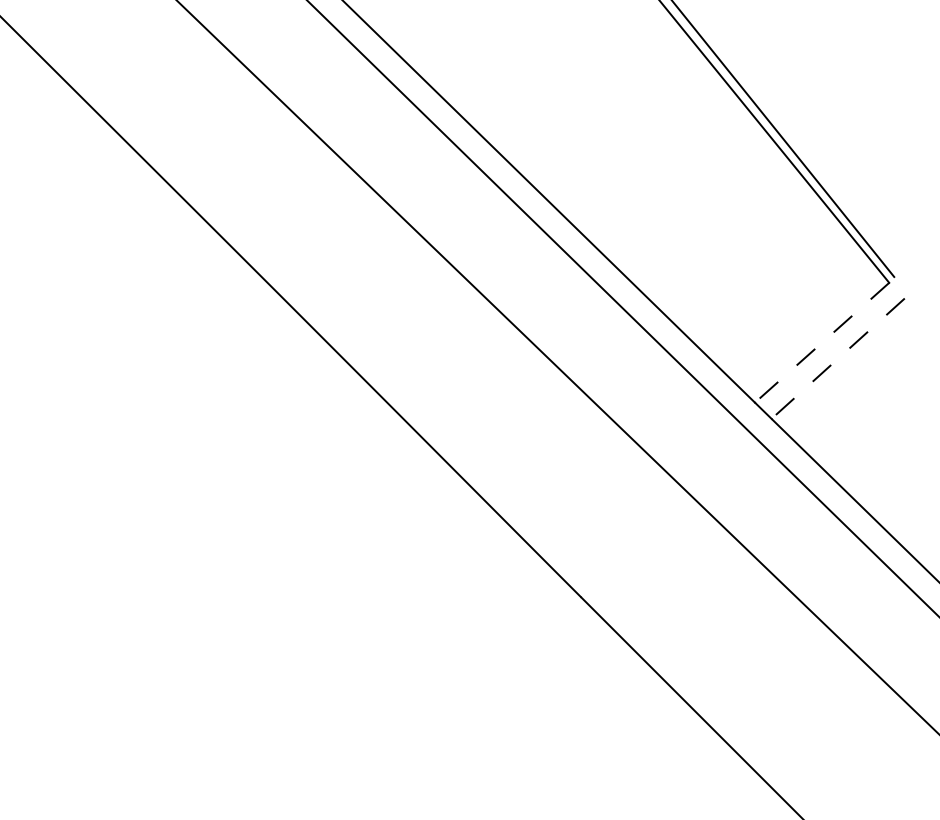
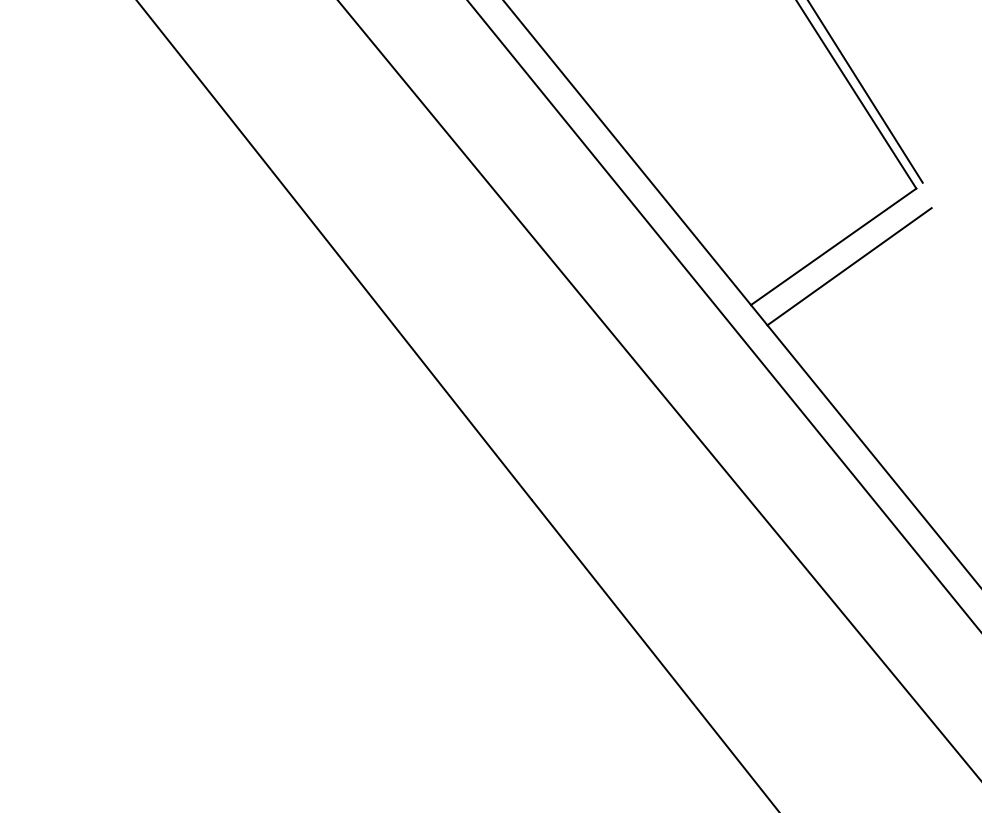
line: (822, 342) -> (834, 246), dashed -> solid
line: (838, 358) -> (849, 266), dashed -> solid

